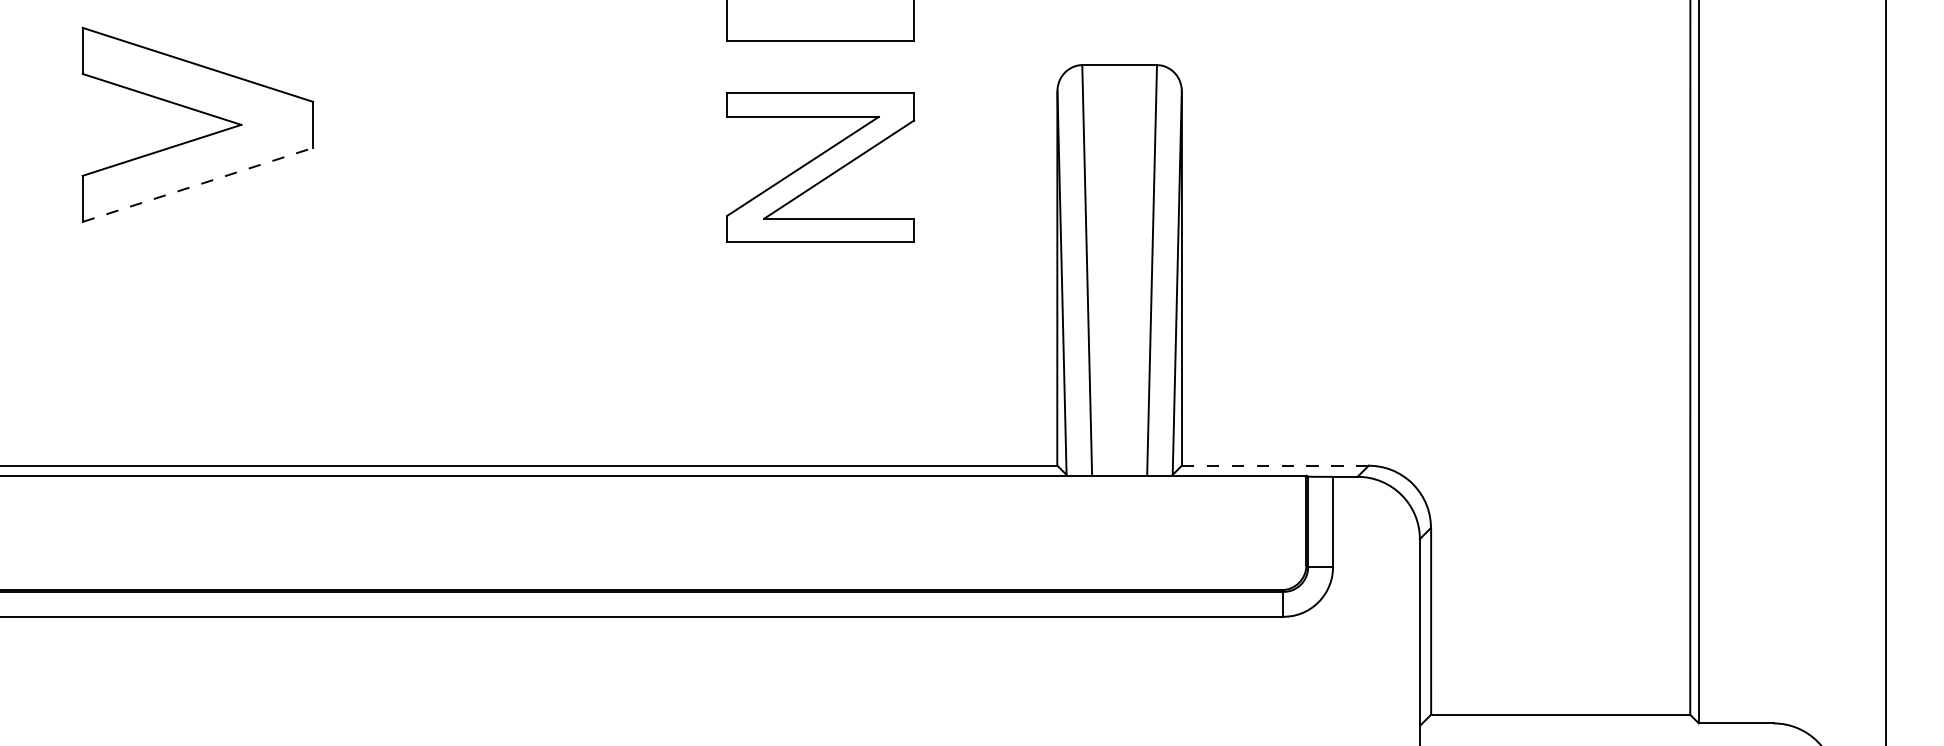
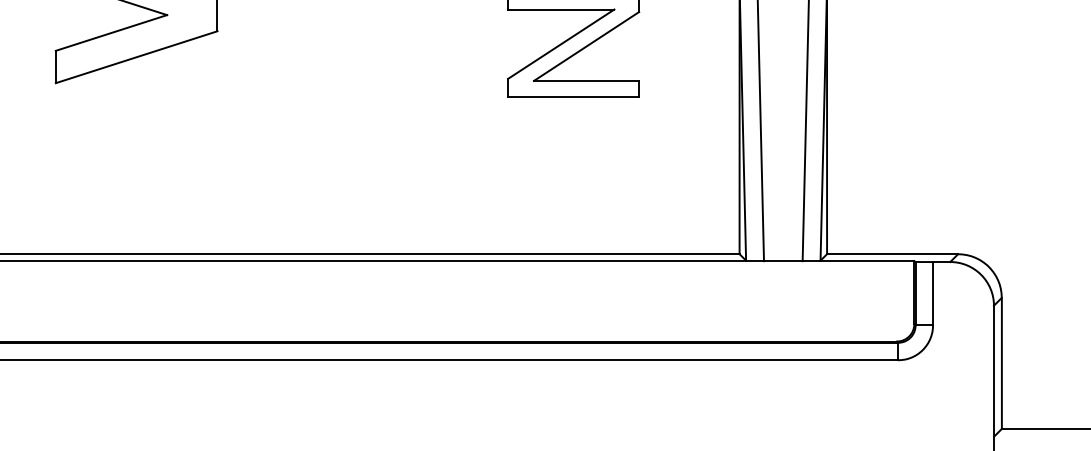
line: (198, 184) -> (137, 56), dashed -> solid
line: (1275, 465) -> (892, 254), dashed -> solid

